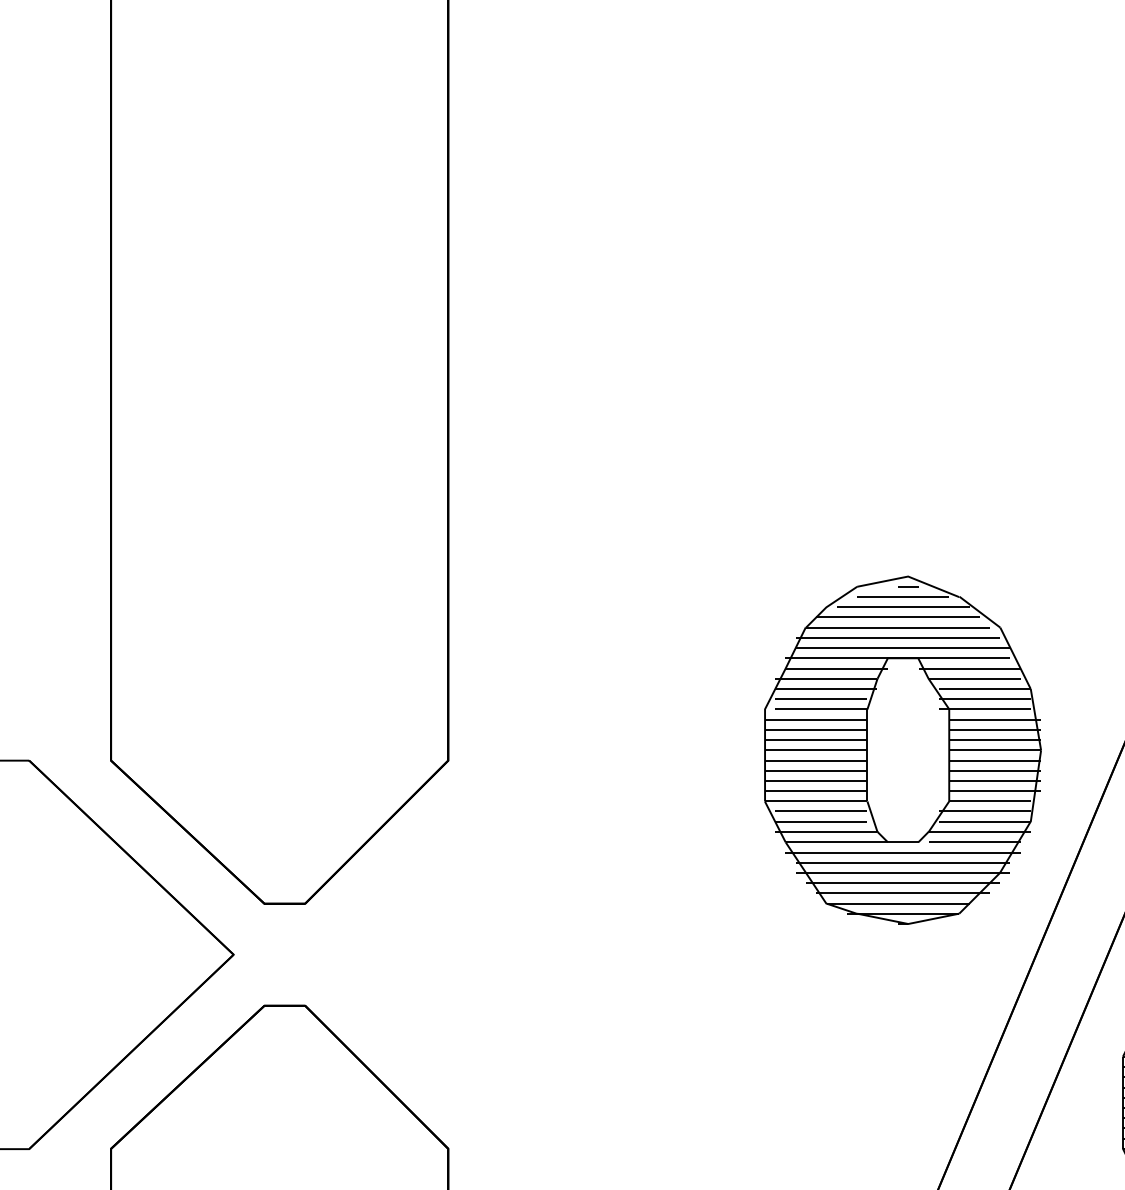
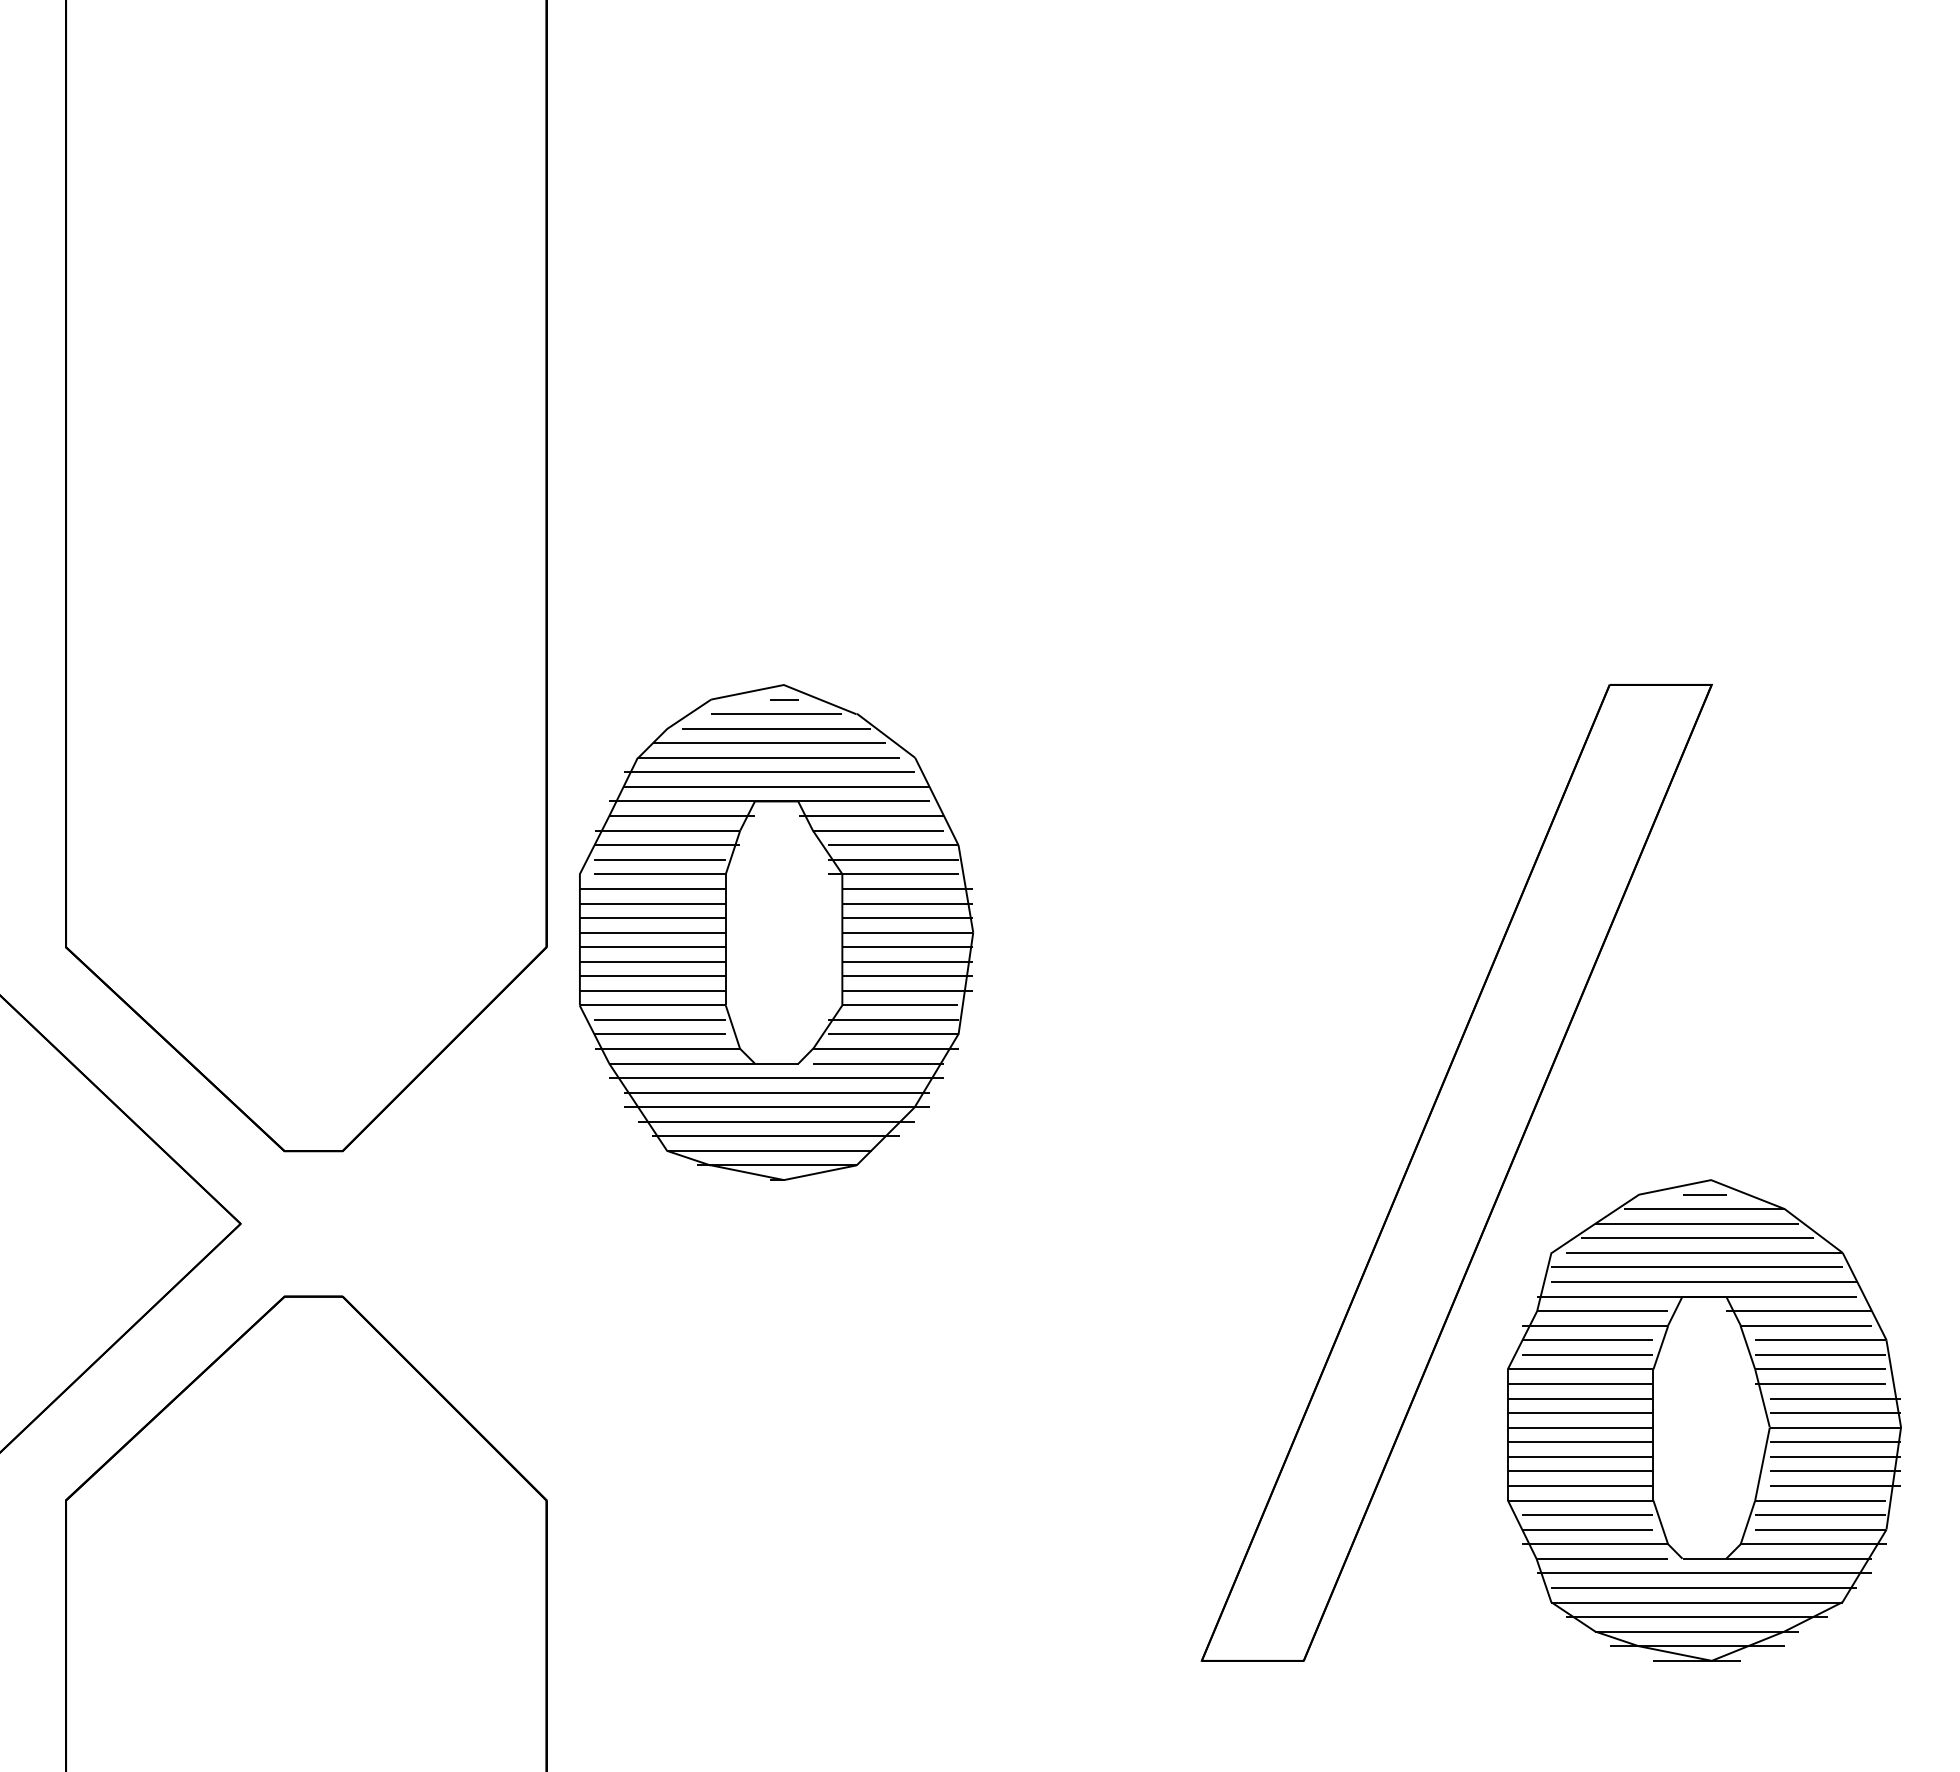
part: (903, 750) -> (776, 932), moved

